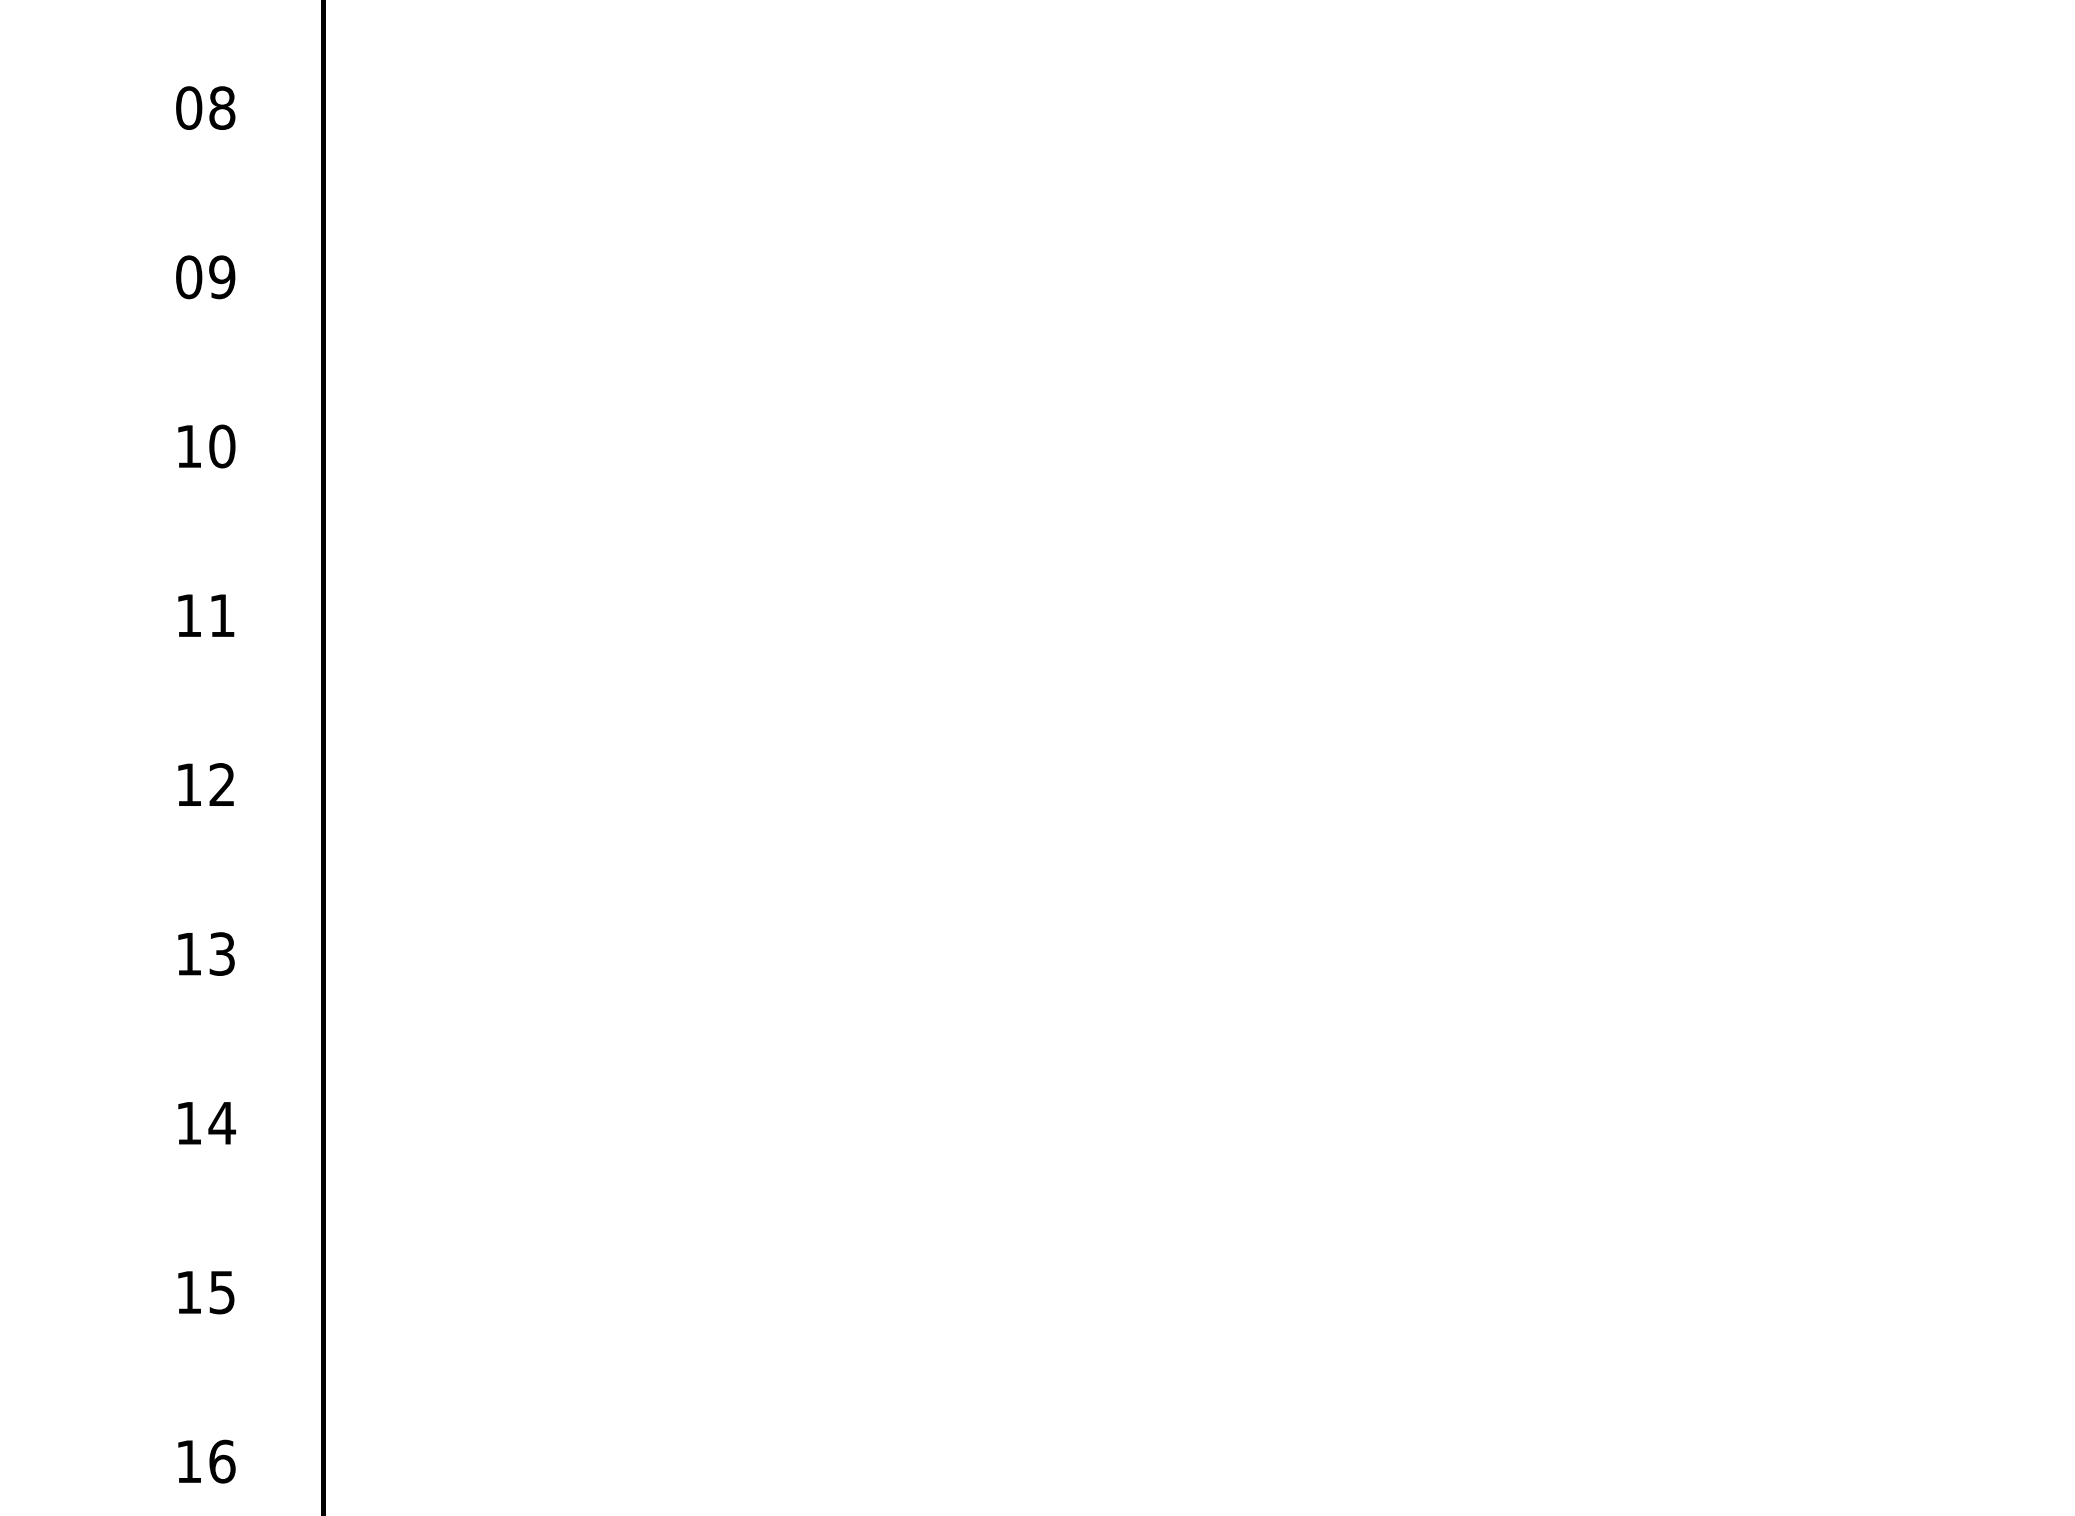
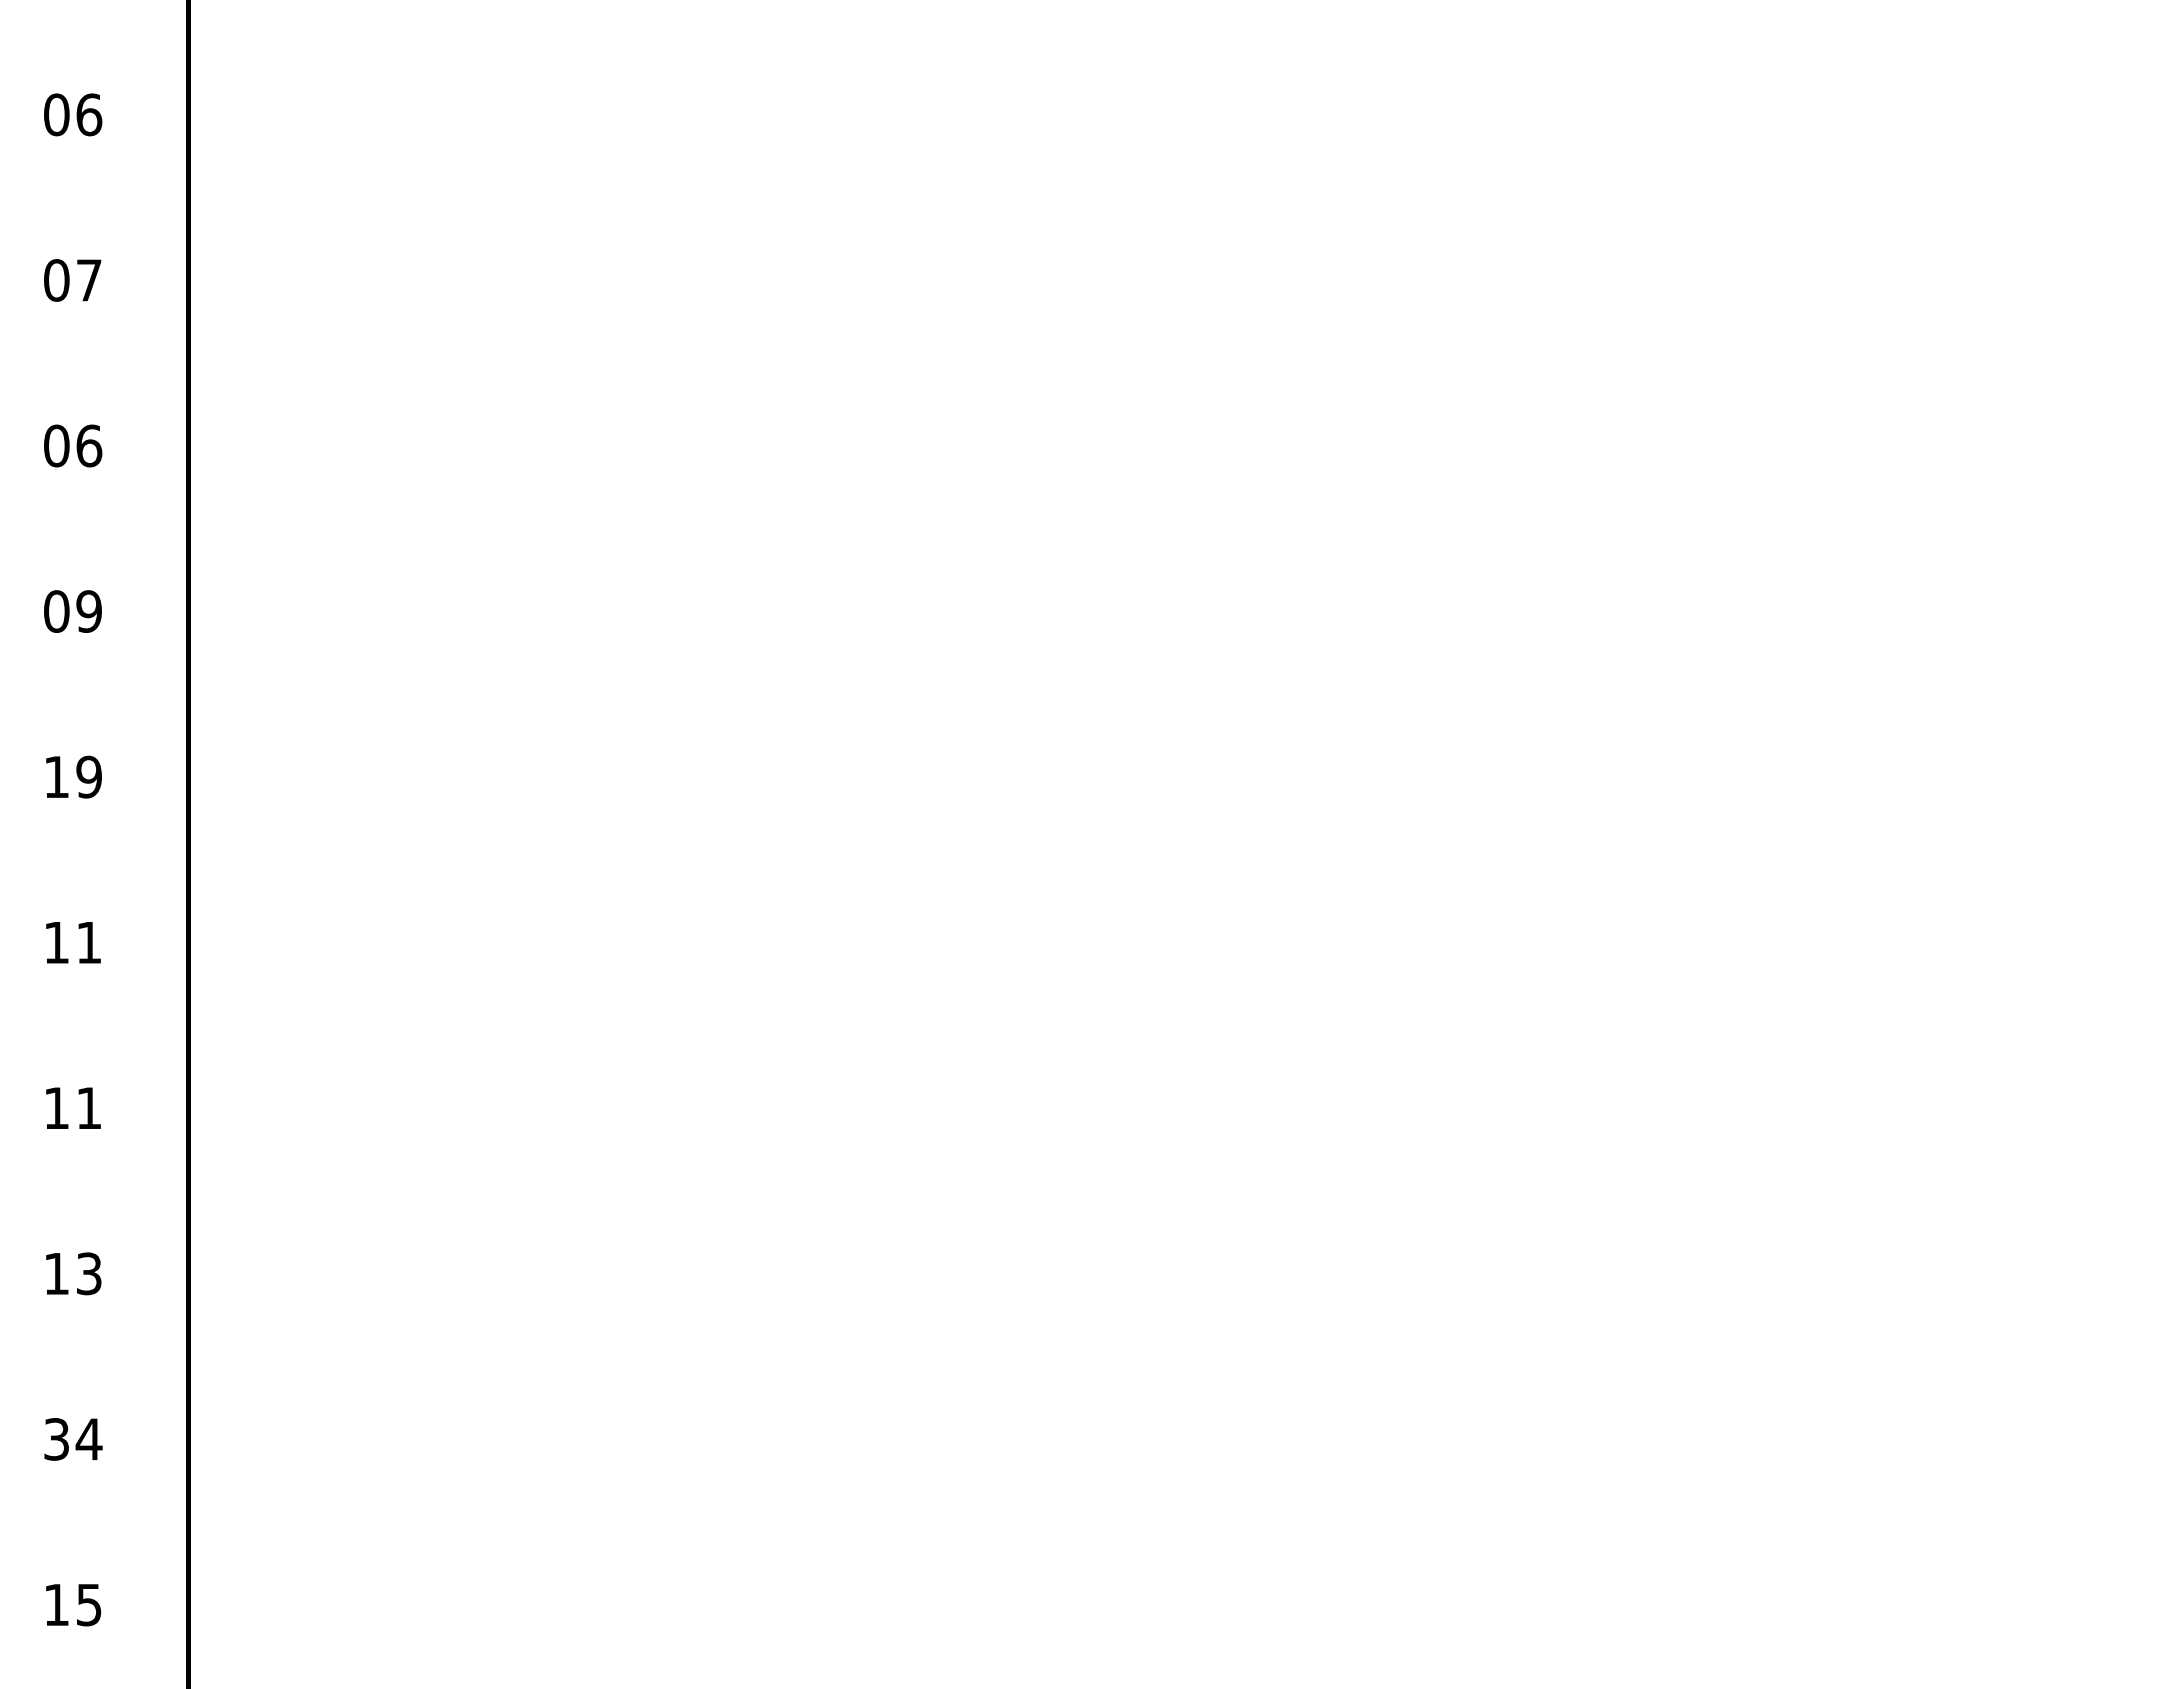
text: (222, 107) -> (89, 445), 08 -> 06
text: (222, 445) -> (89, 776), 10 -> 19
text: (221, 784) -> (88, 1107), 12 -> 11
text: (188, 1123) -> (56, 1439), 14 -> 34

